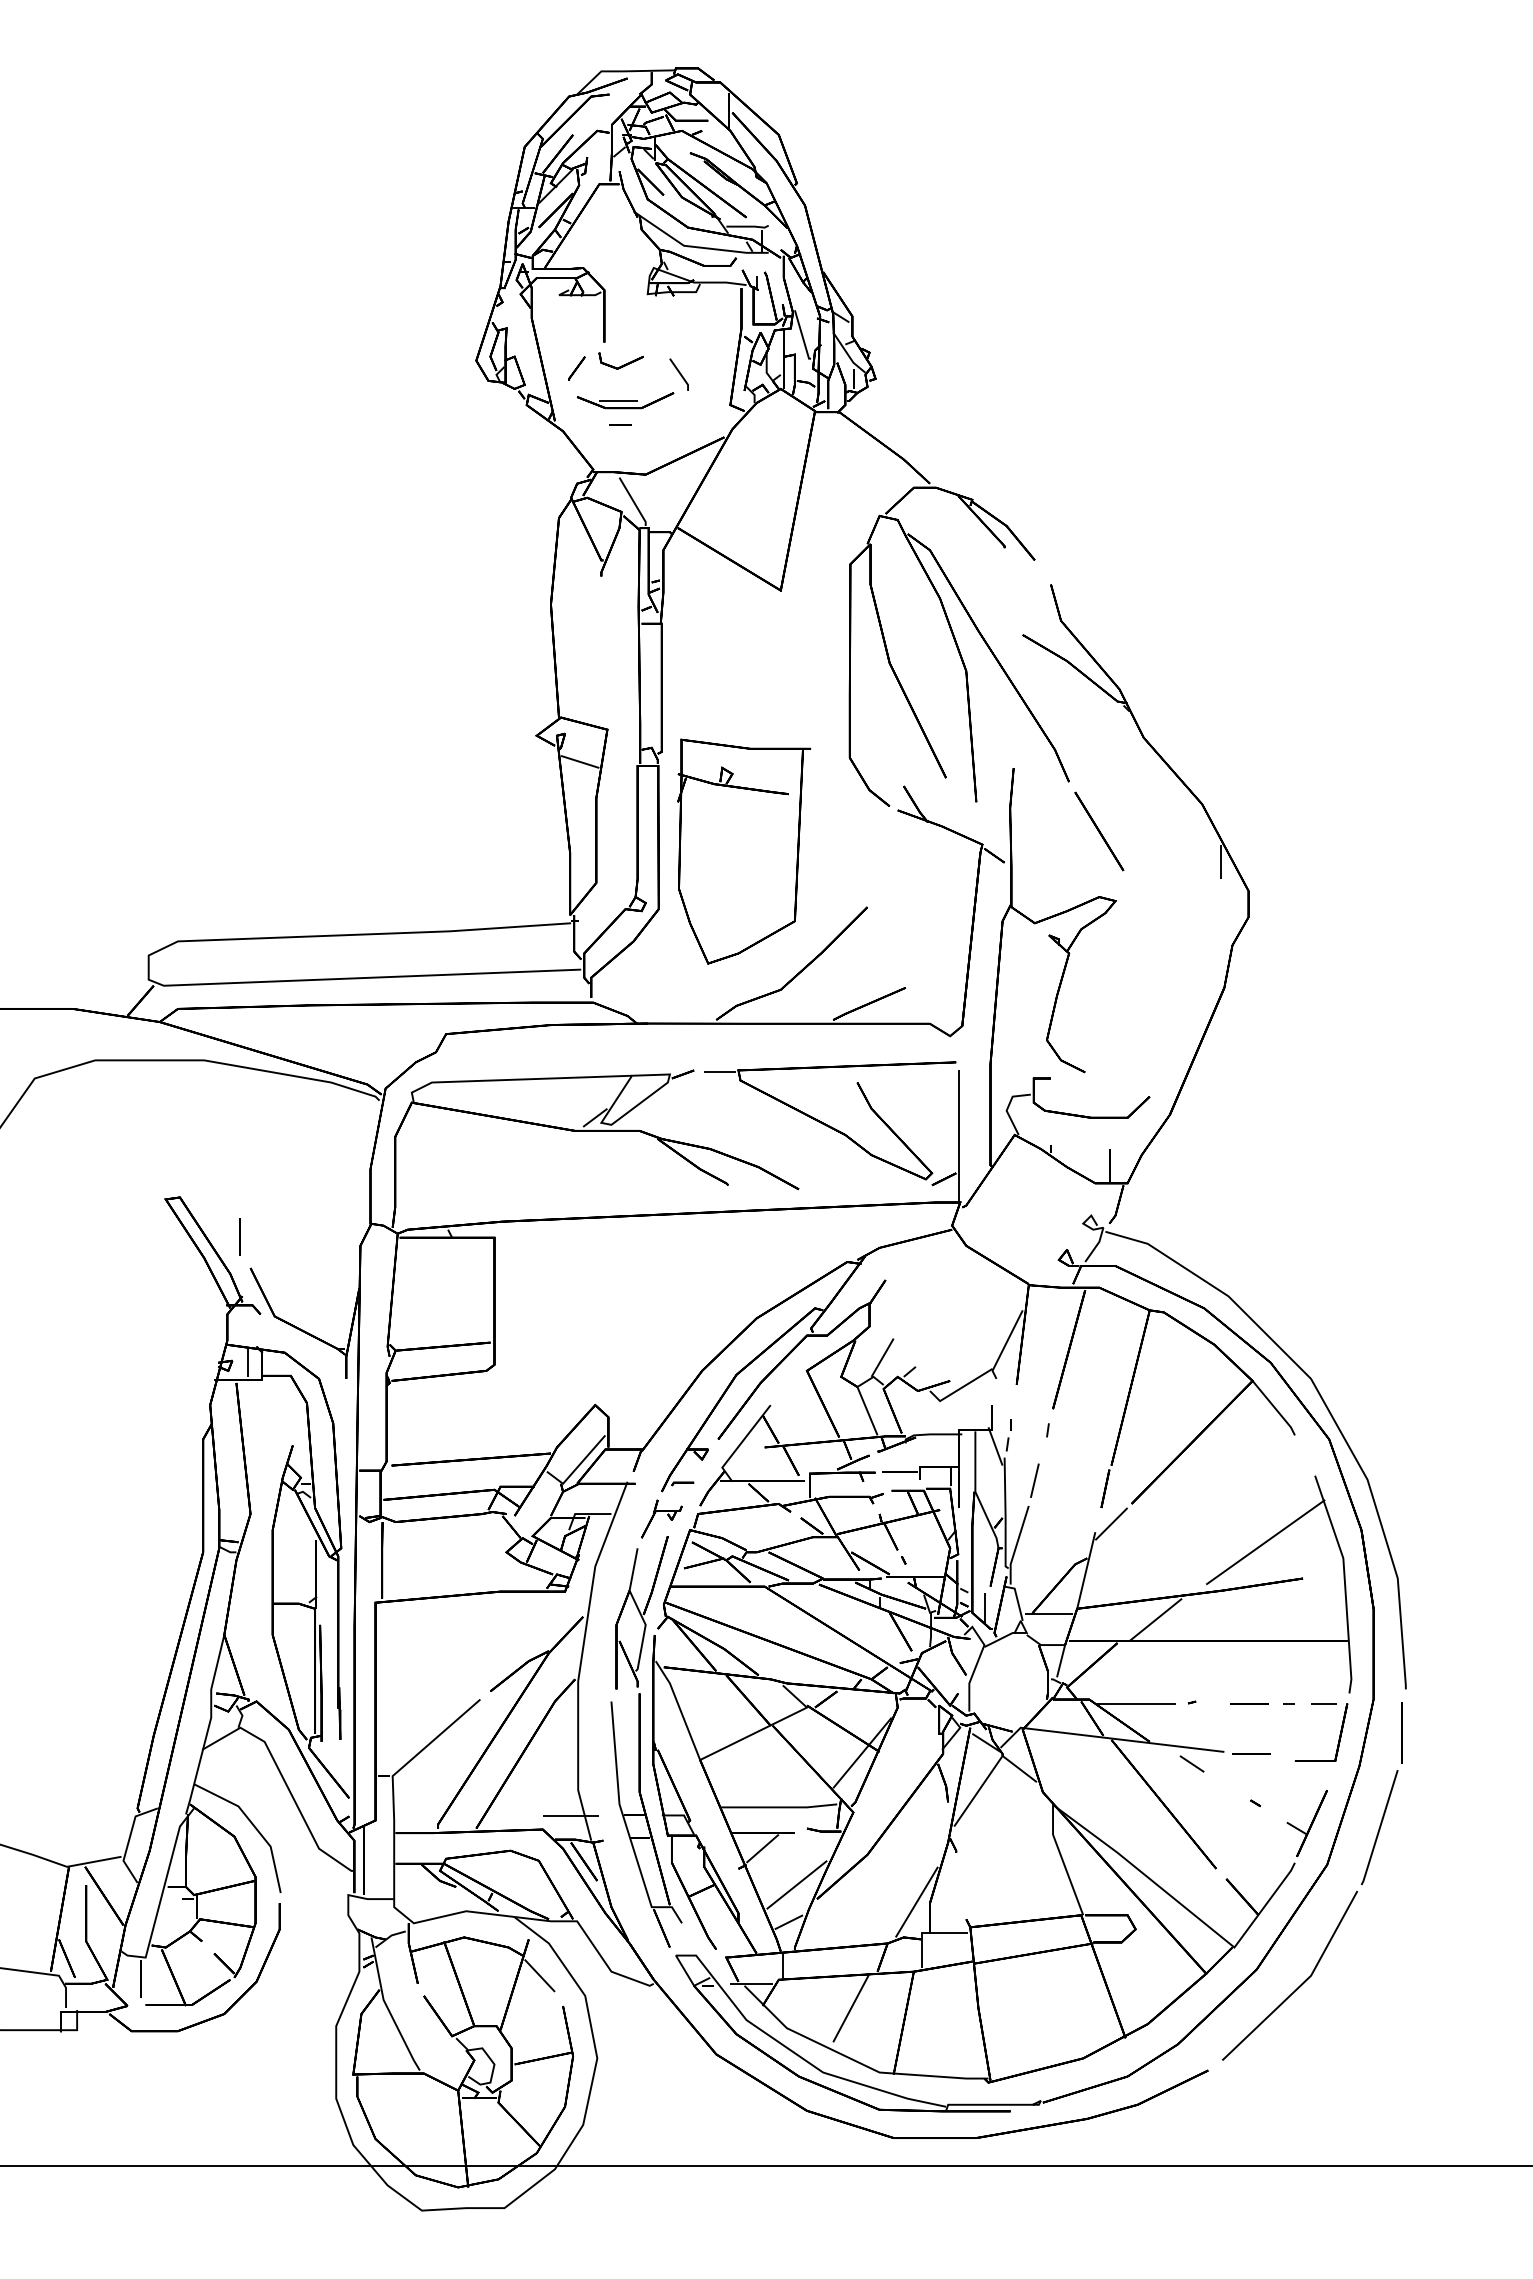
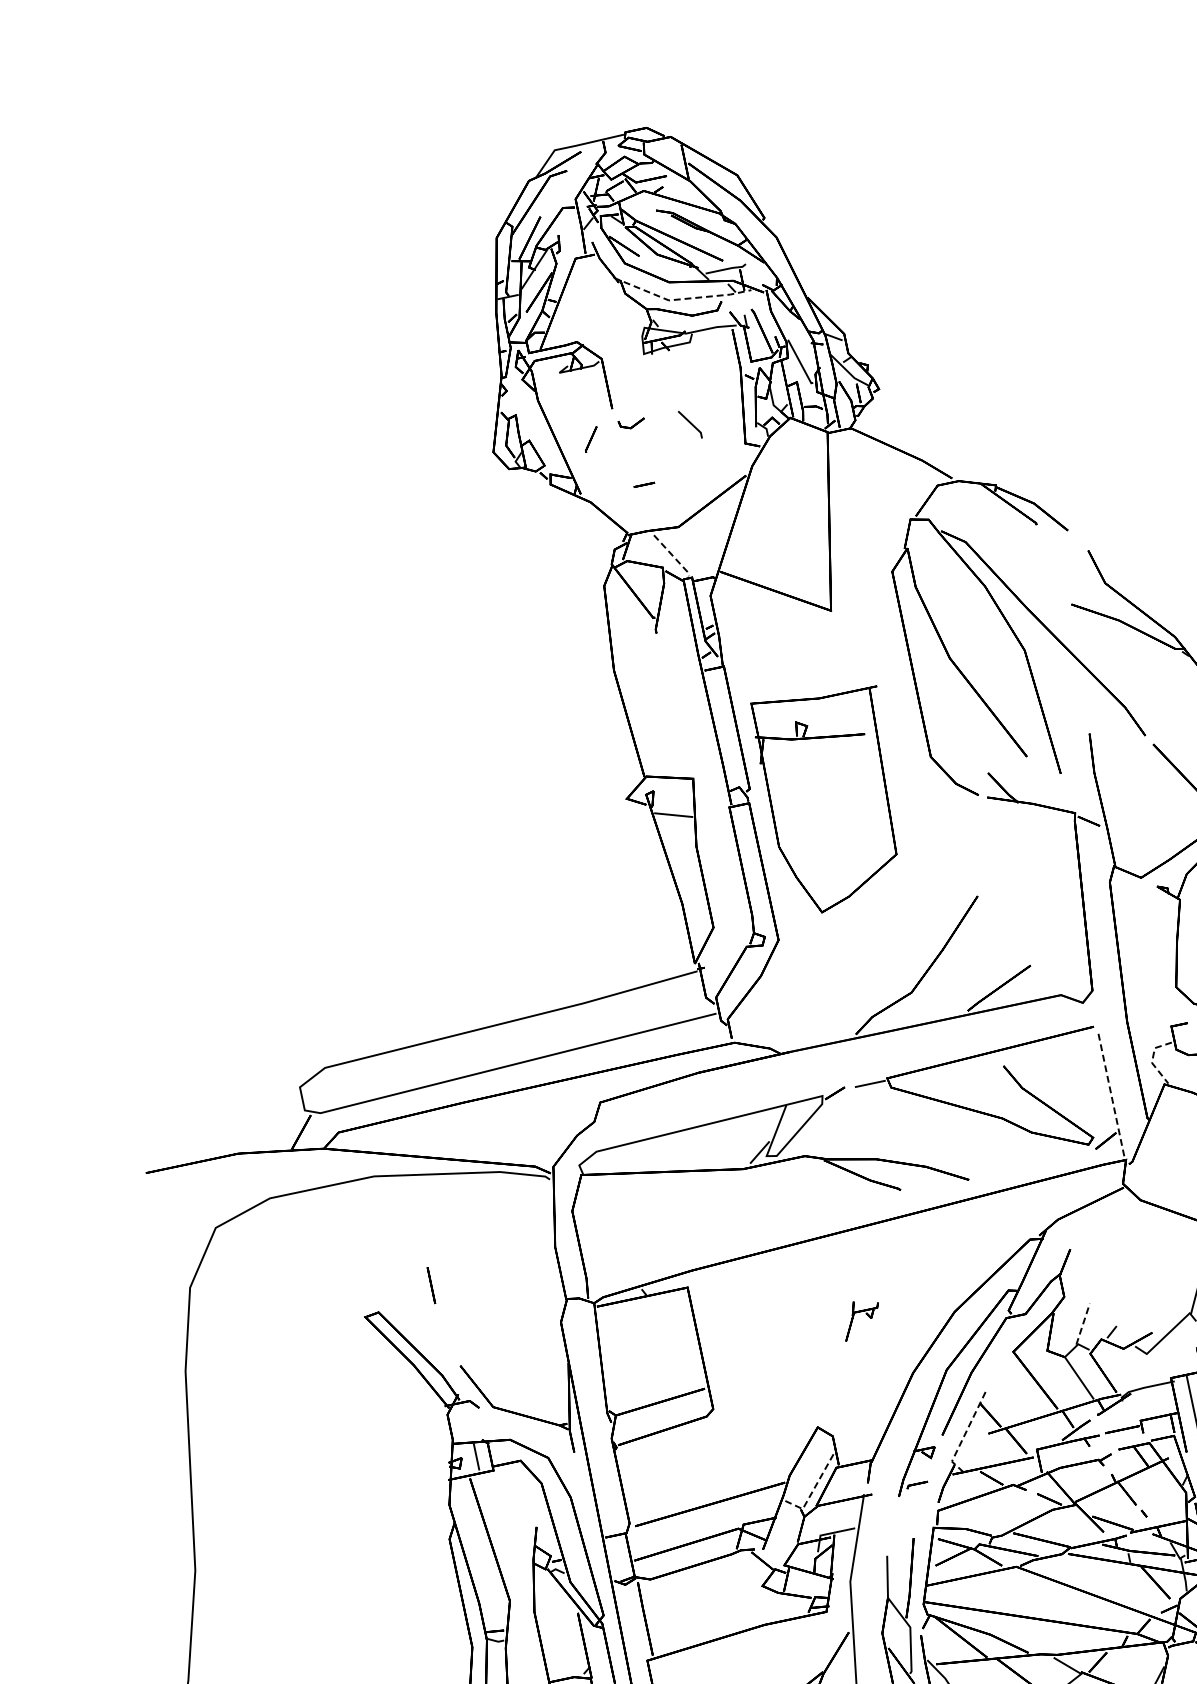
line: (696, 247) -> (681, 299), solid -> dashed
part: (620, 360) -> (631, 423), size x0.6
part: (625, 400) -> (644, 460), removed
line: (634, 502) -> (673, 556), solid -> dashed
part: (744, 851) -> (834, 797), moved
line: (1007, 1108) -> (1152, 1060), solid -> dashed
line: (959, 1135) -> (1111, 1096), solid -> dashed
line: (239, 1236) -> (430, 1285), moved
line: (882, 1357) -> (1082, 1323), solid -> dashed
line: (740, 1444) -> (964, 1435), solid -> dashed
line: (576, 1468) -> (812, 1491), solid -> dashed
part: (667, 1515) -> (866, 1314), moved

